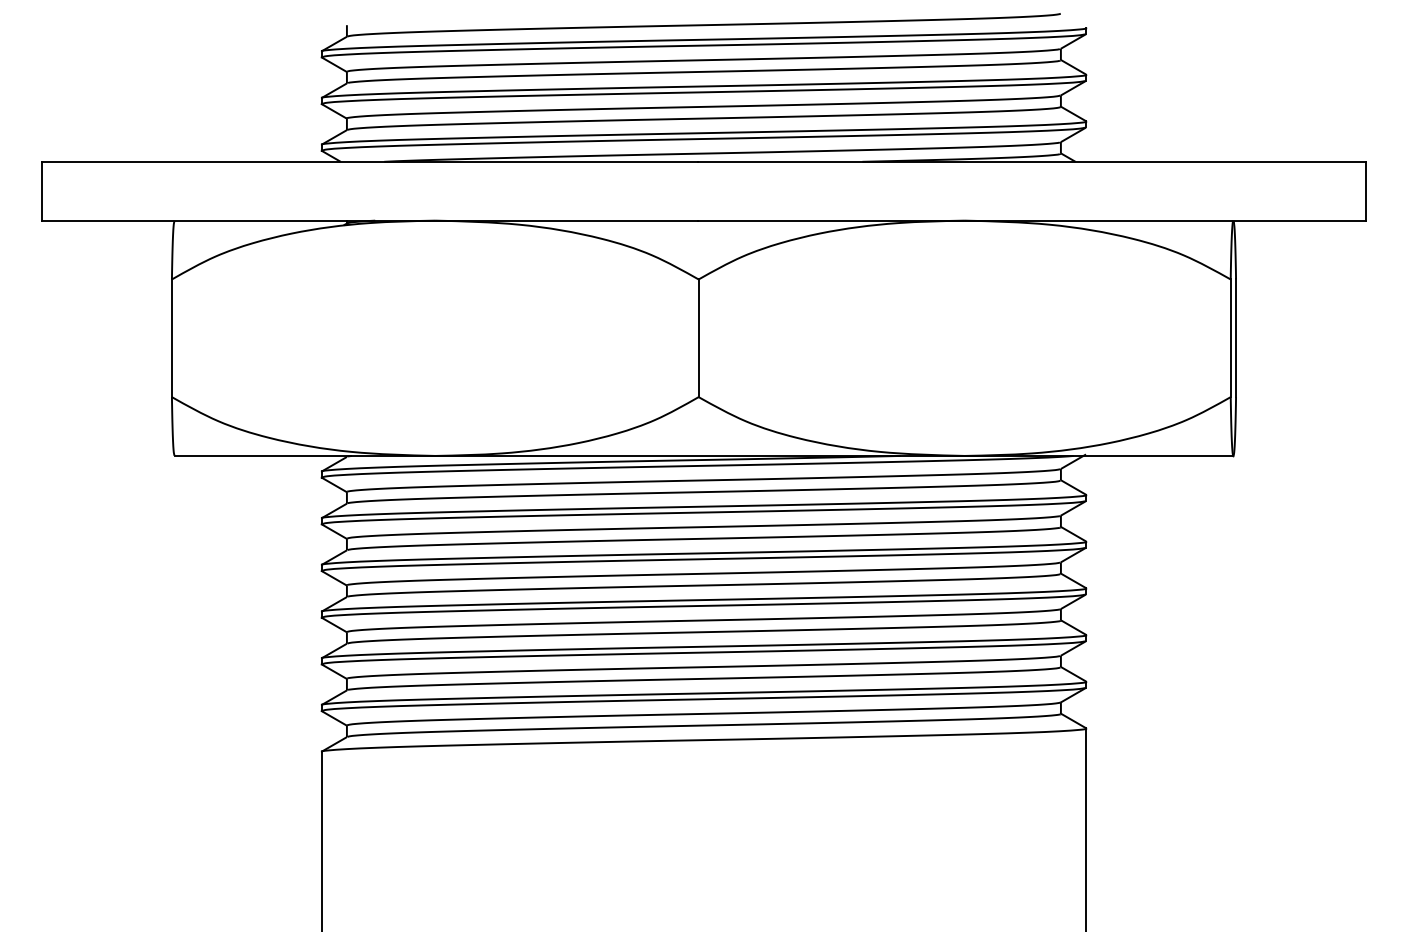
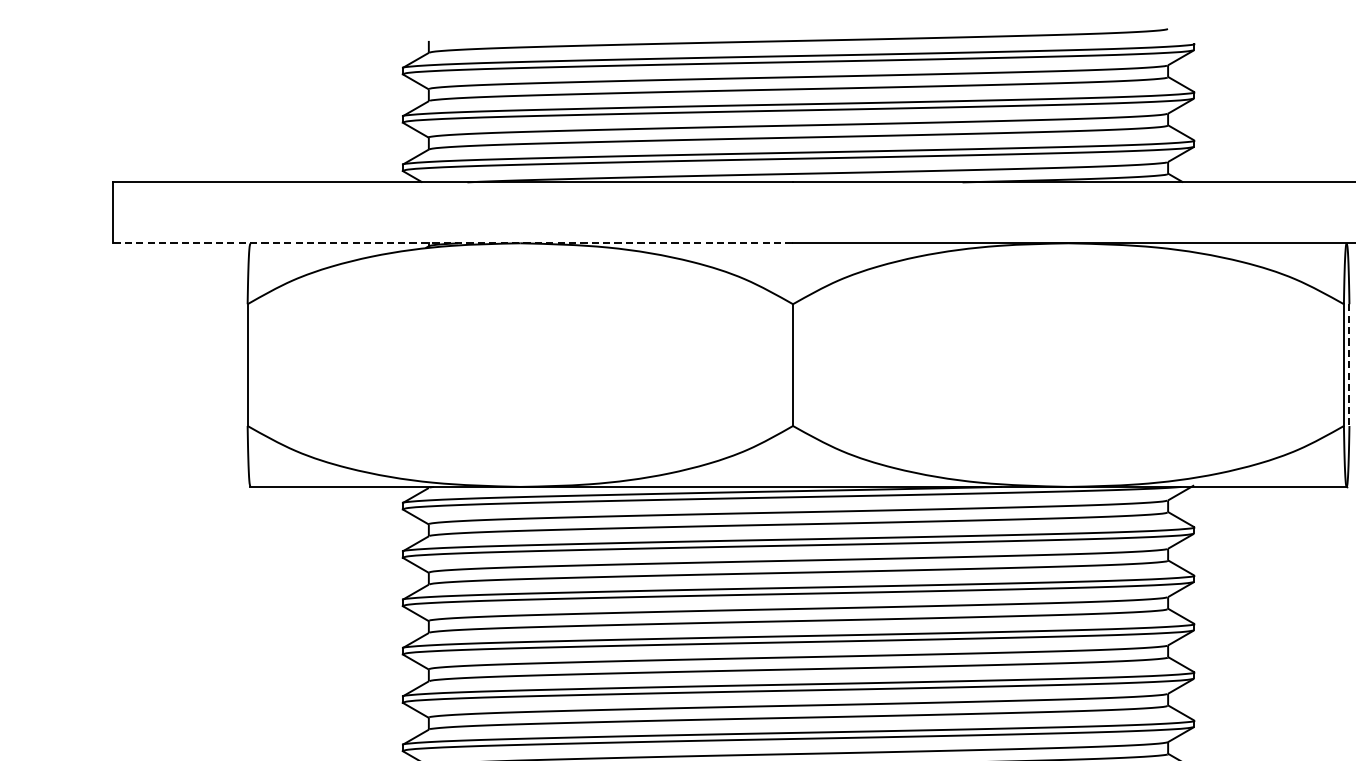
line: (369, 220) -> (452, 243), solid -> dashed
line: (1236, 338) -> (1349, 365), solid -> dashed

